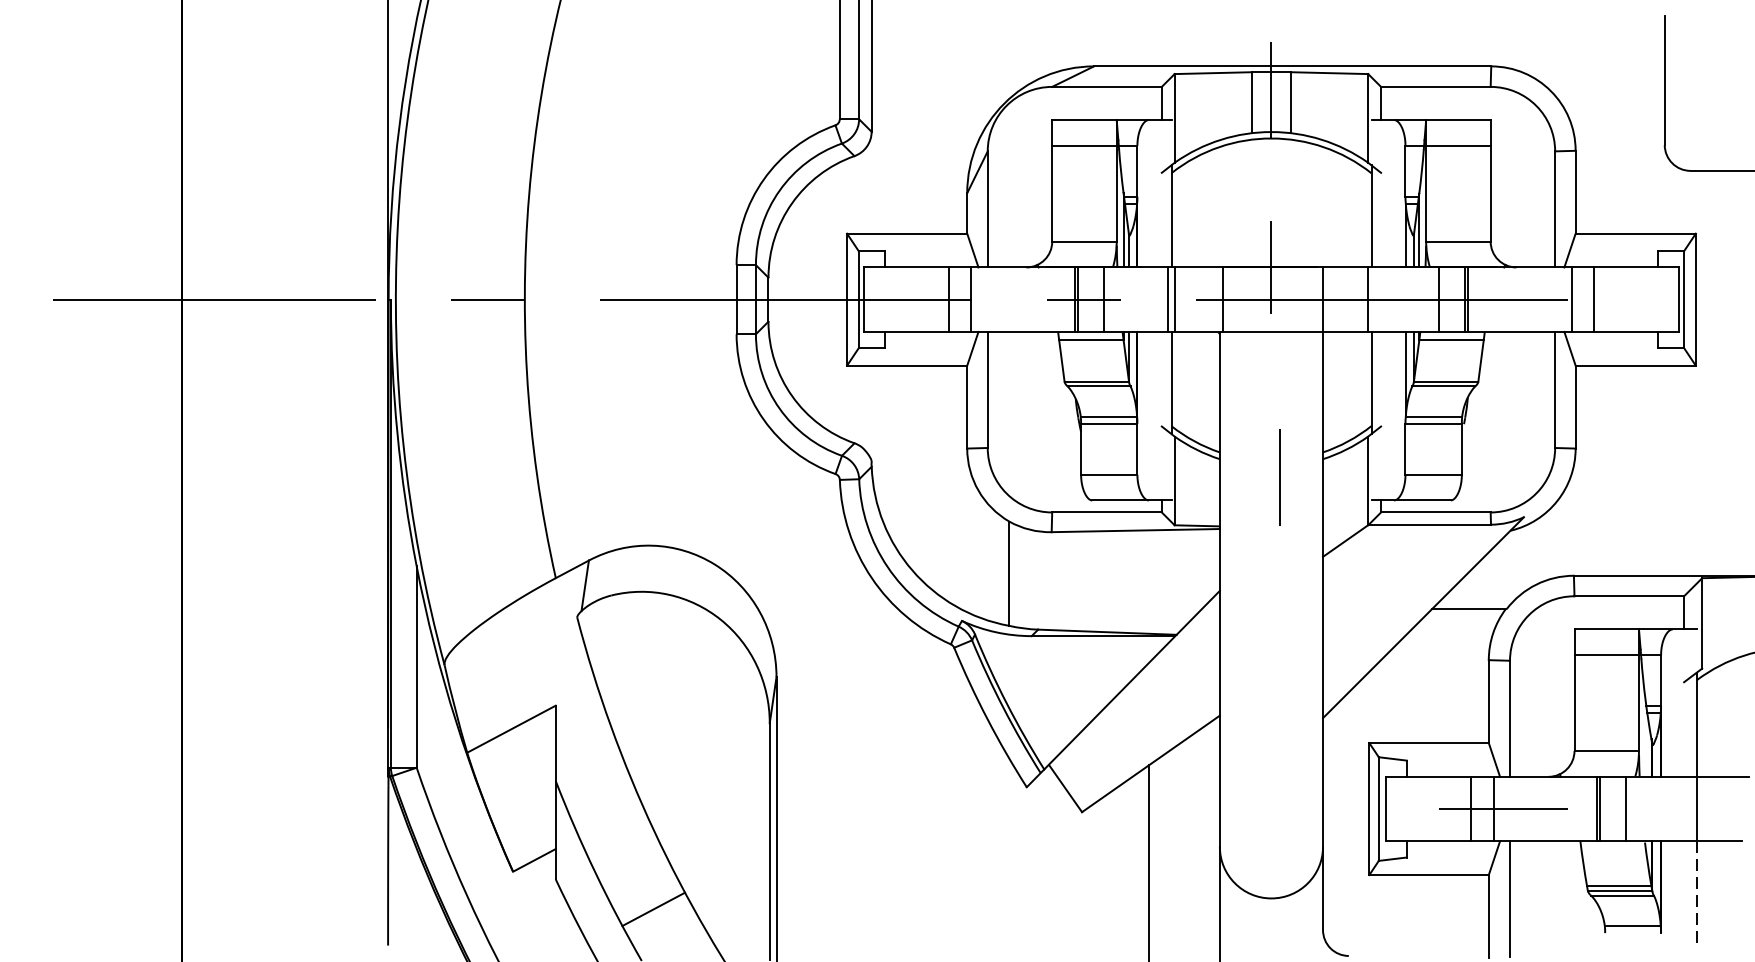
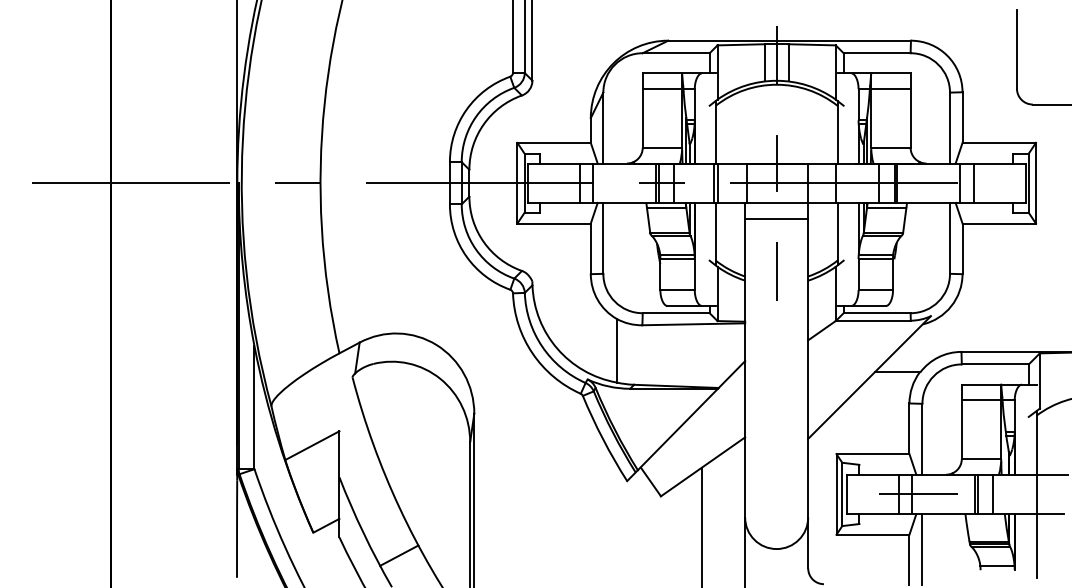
line: (1271, 357) -> (776, 218), added
line: (1279, 476) -> (776, 271), moved
line: (1696, 892) -> (1036, 545), dashed -> solid

